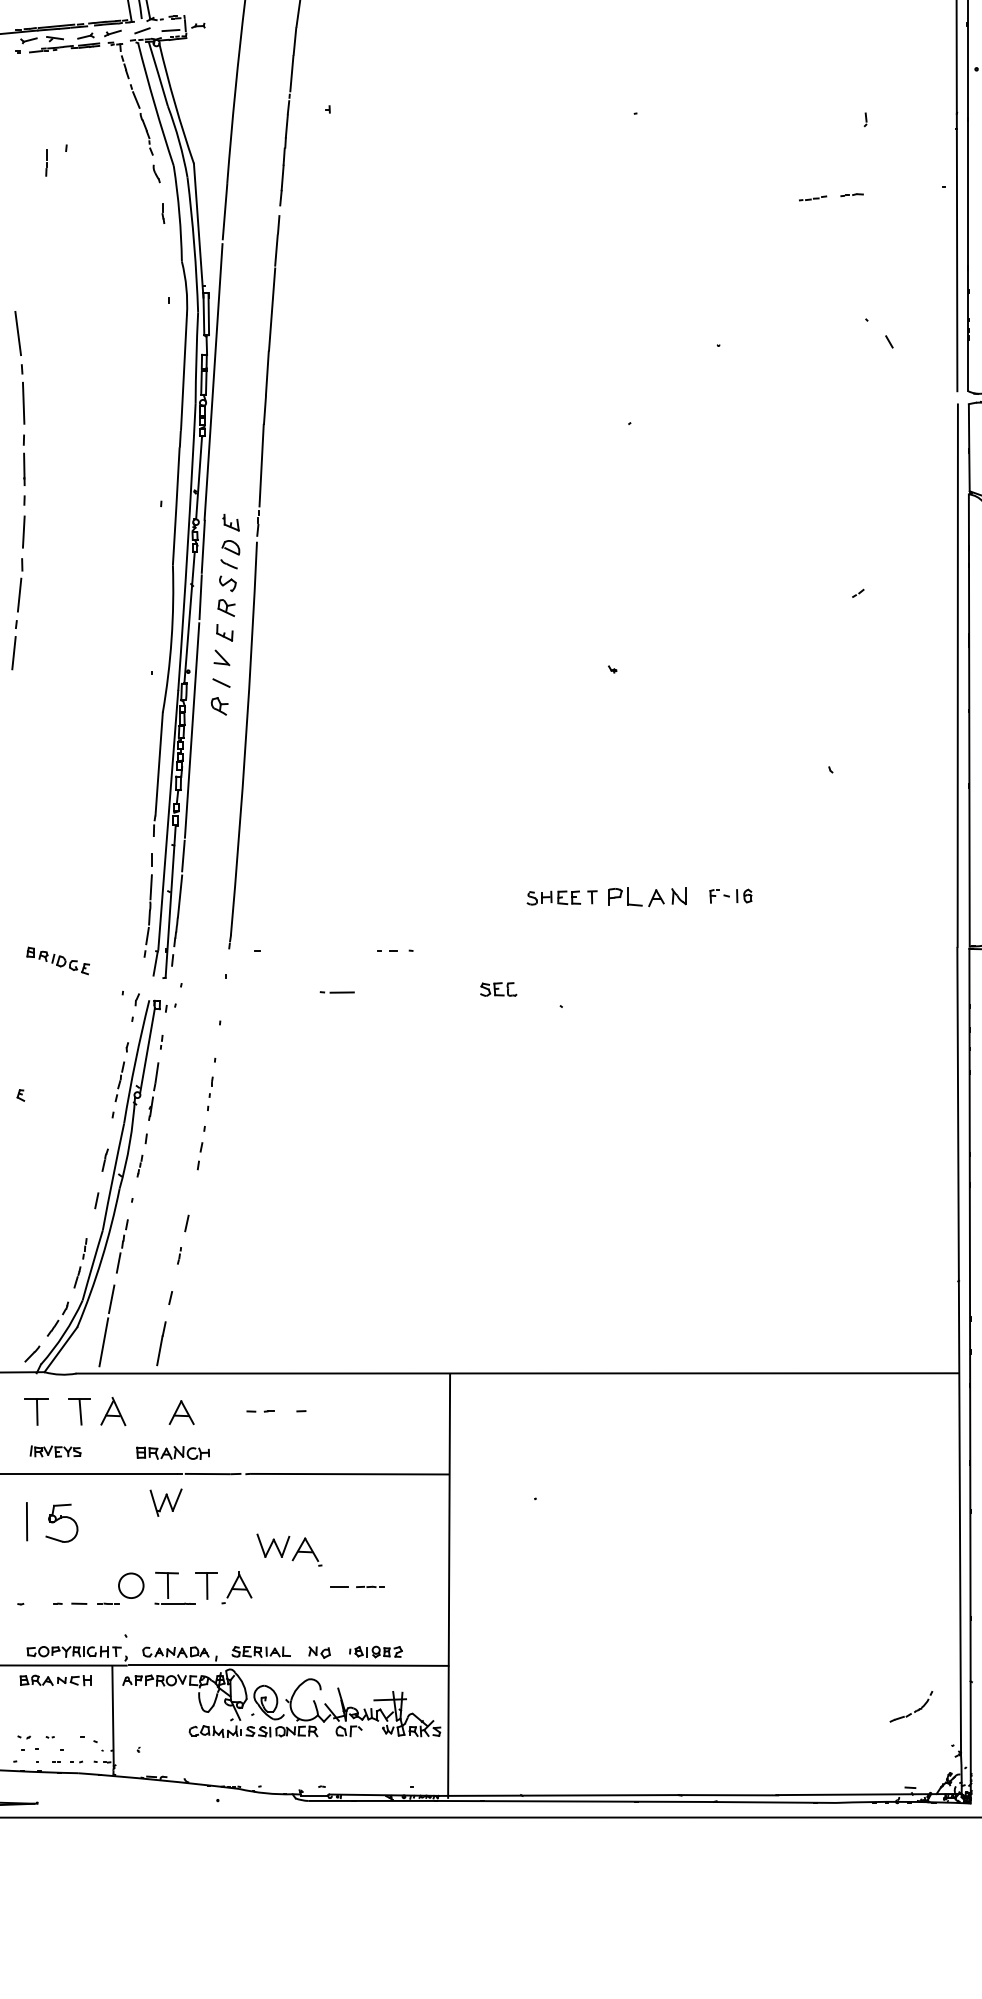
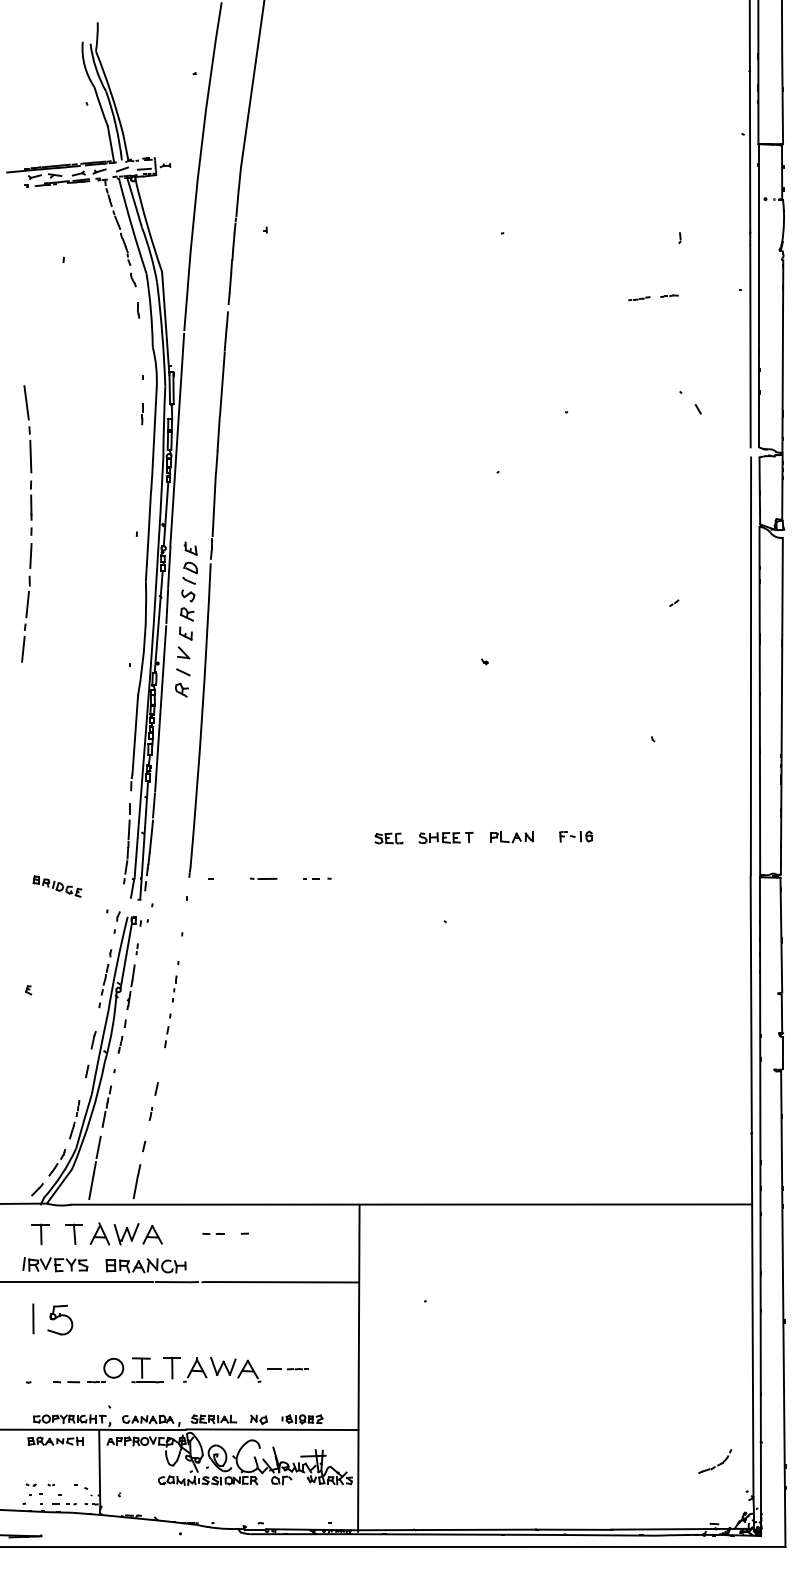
line: (46, 163) -> (142, 414), moved
part: (647, 897) -> (511, 837), size x0.71
part: (497, 989) -> (388, 838), moved
line: (337, 991) -> (263, 878), moved
part: (55, 1451) -> (55, 1264), size x1.67
part: (172, 1452) -> (145, 1265), size x1.43
part: (165, 1503) -> (126, 1234), moved
part: (289, 1549) -> (235, 1369), moved

